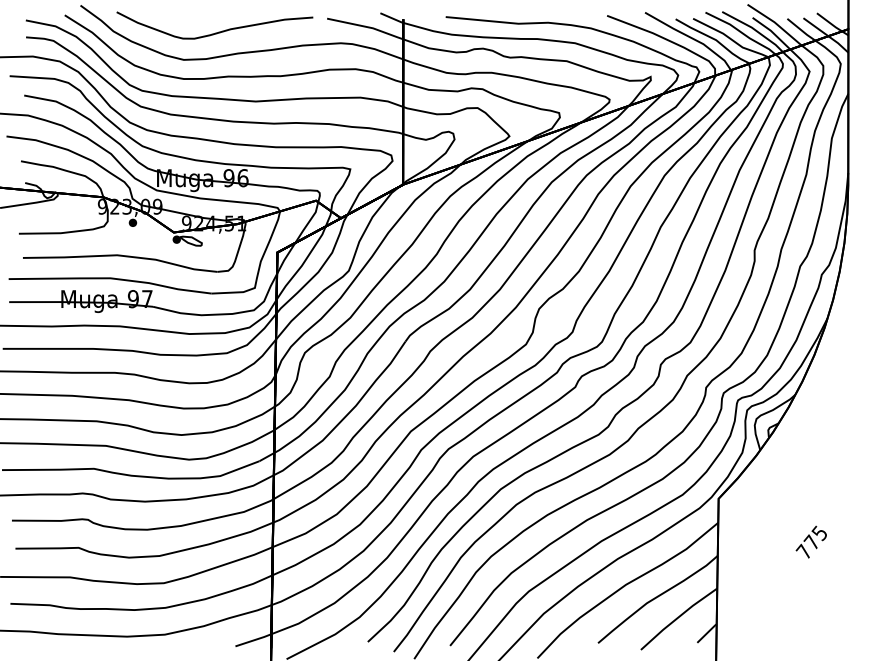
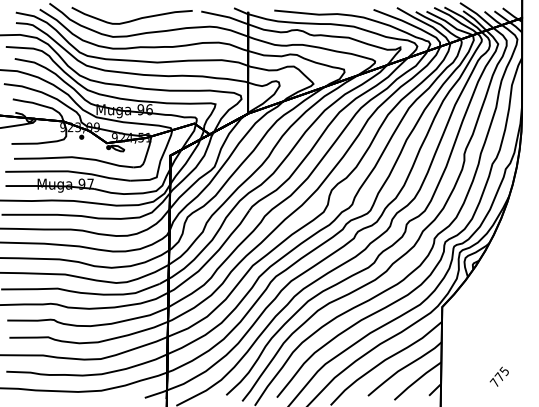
text: (810, 541) -> (498, 376), moved

